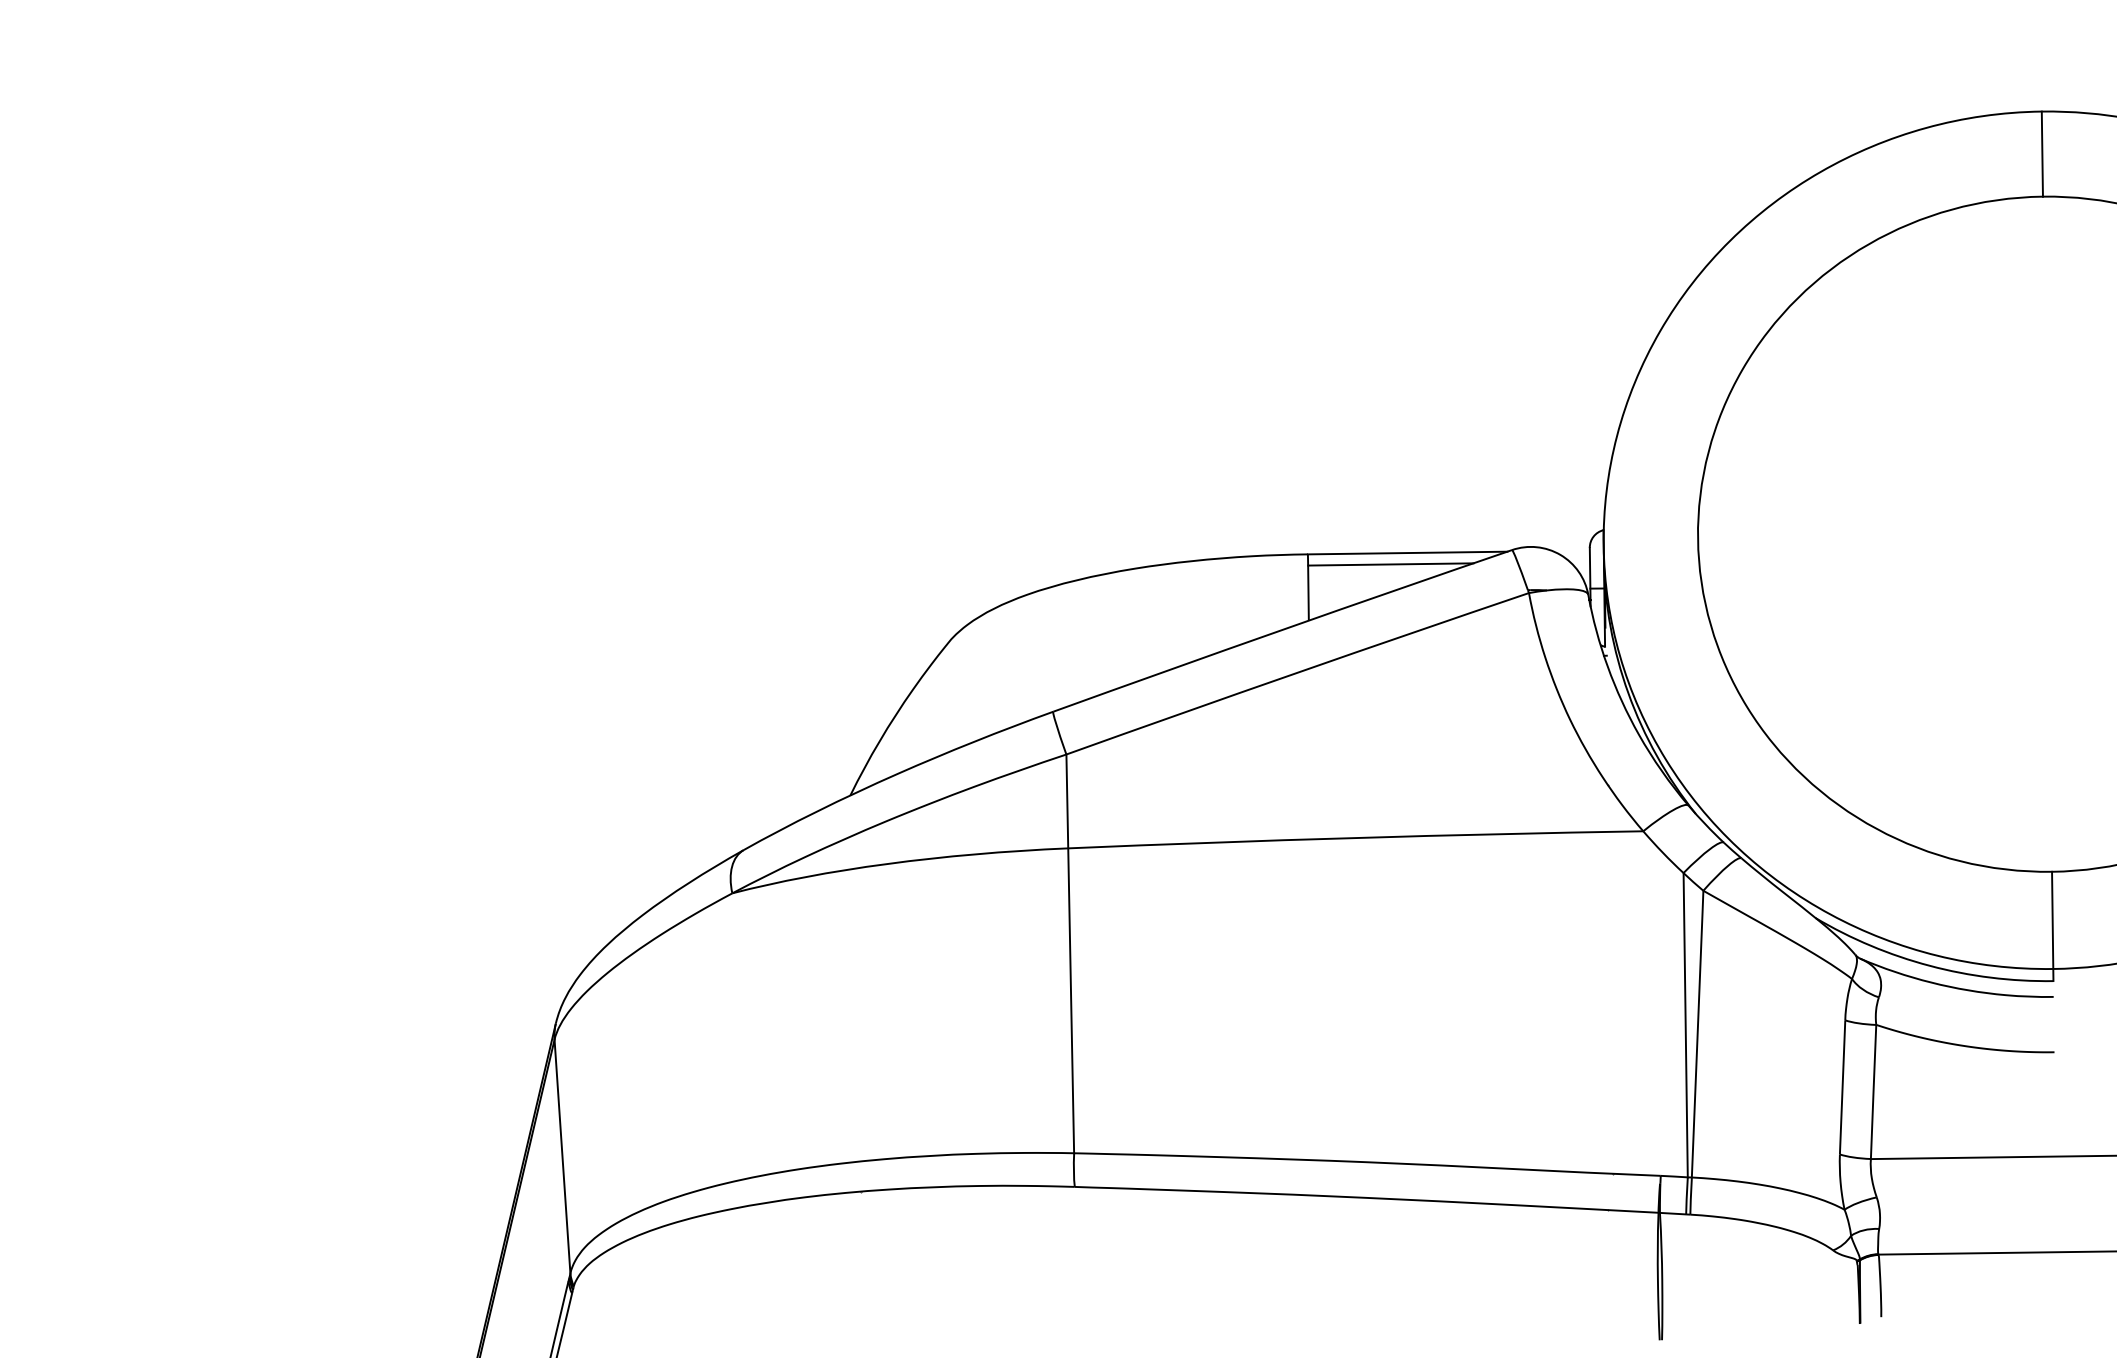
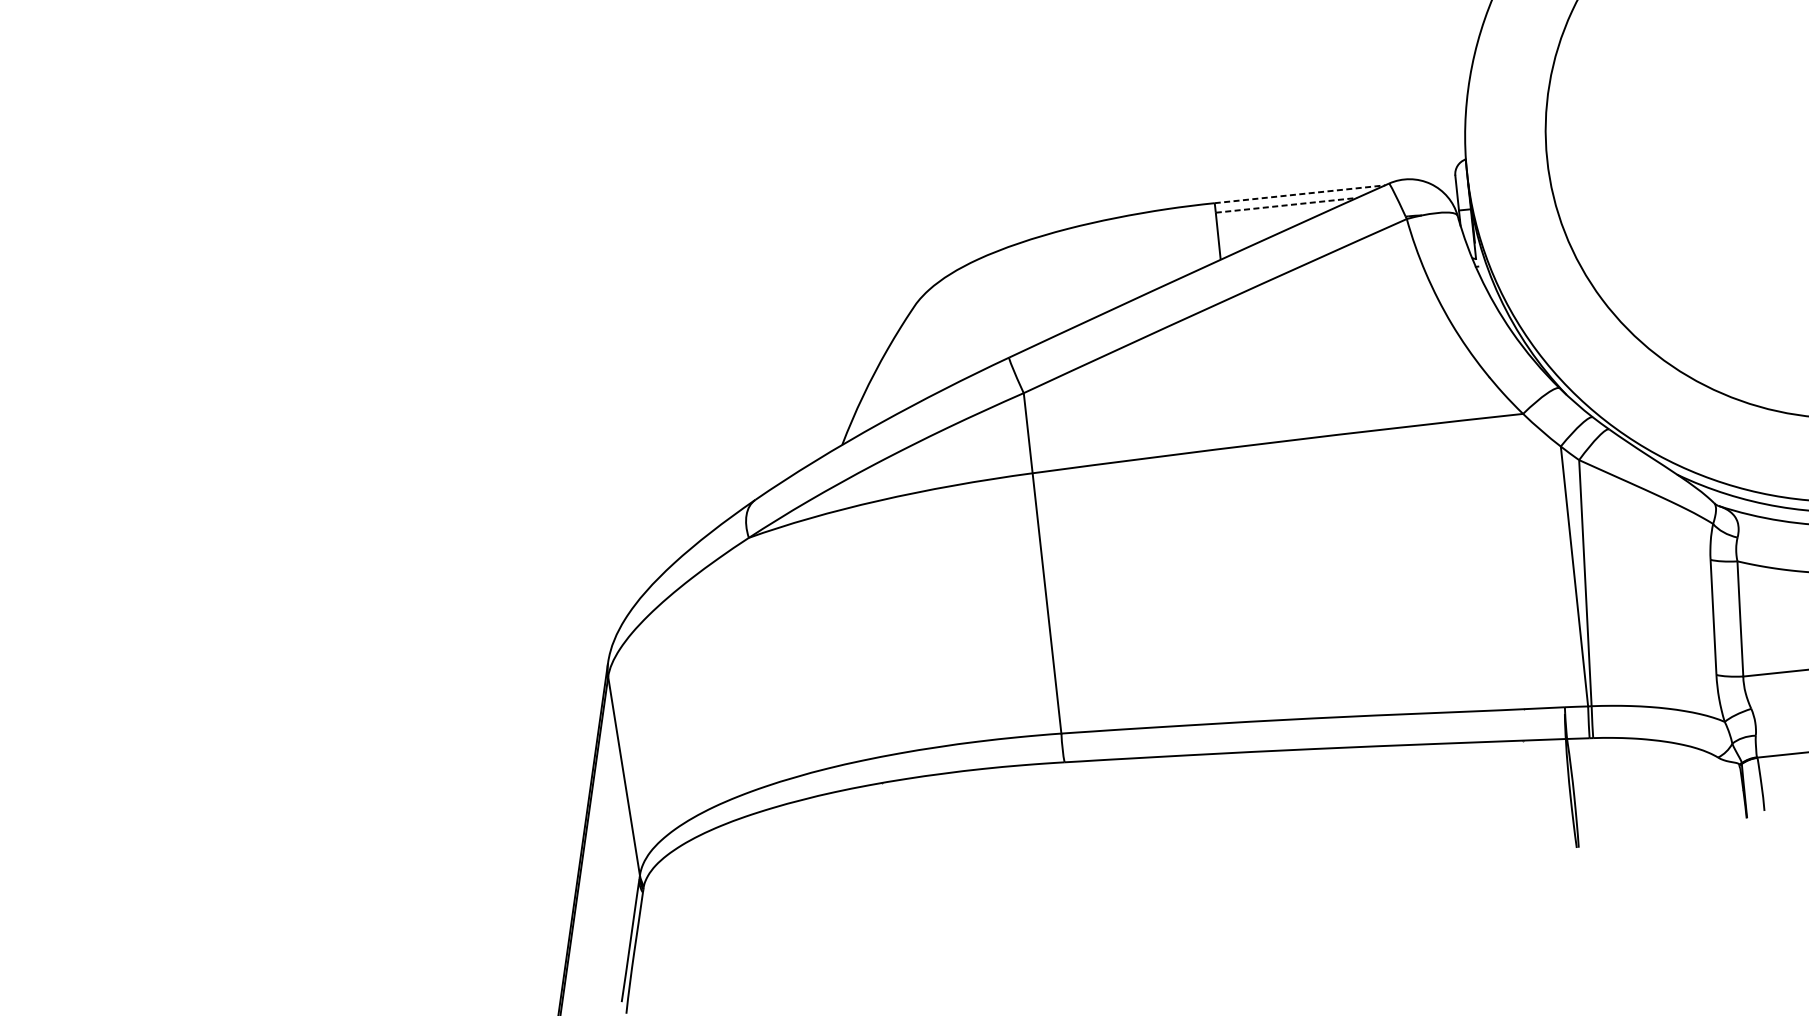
line: (1407, 553) -> (1299, 194), solid -> dashed
line: (1390, 564) -> (1286, 205), solid -> dashed

